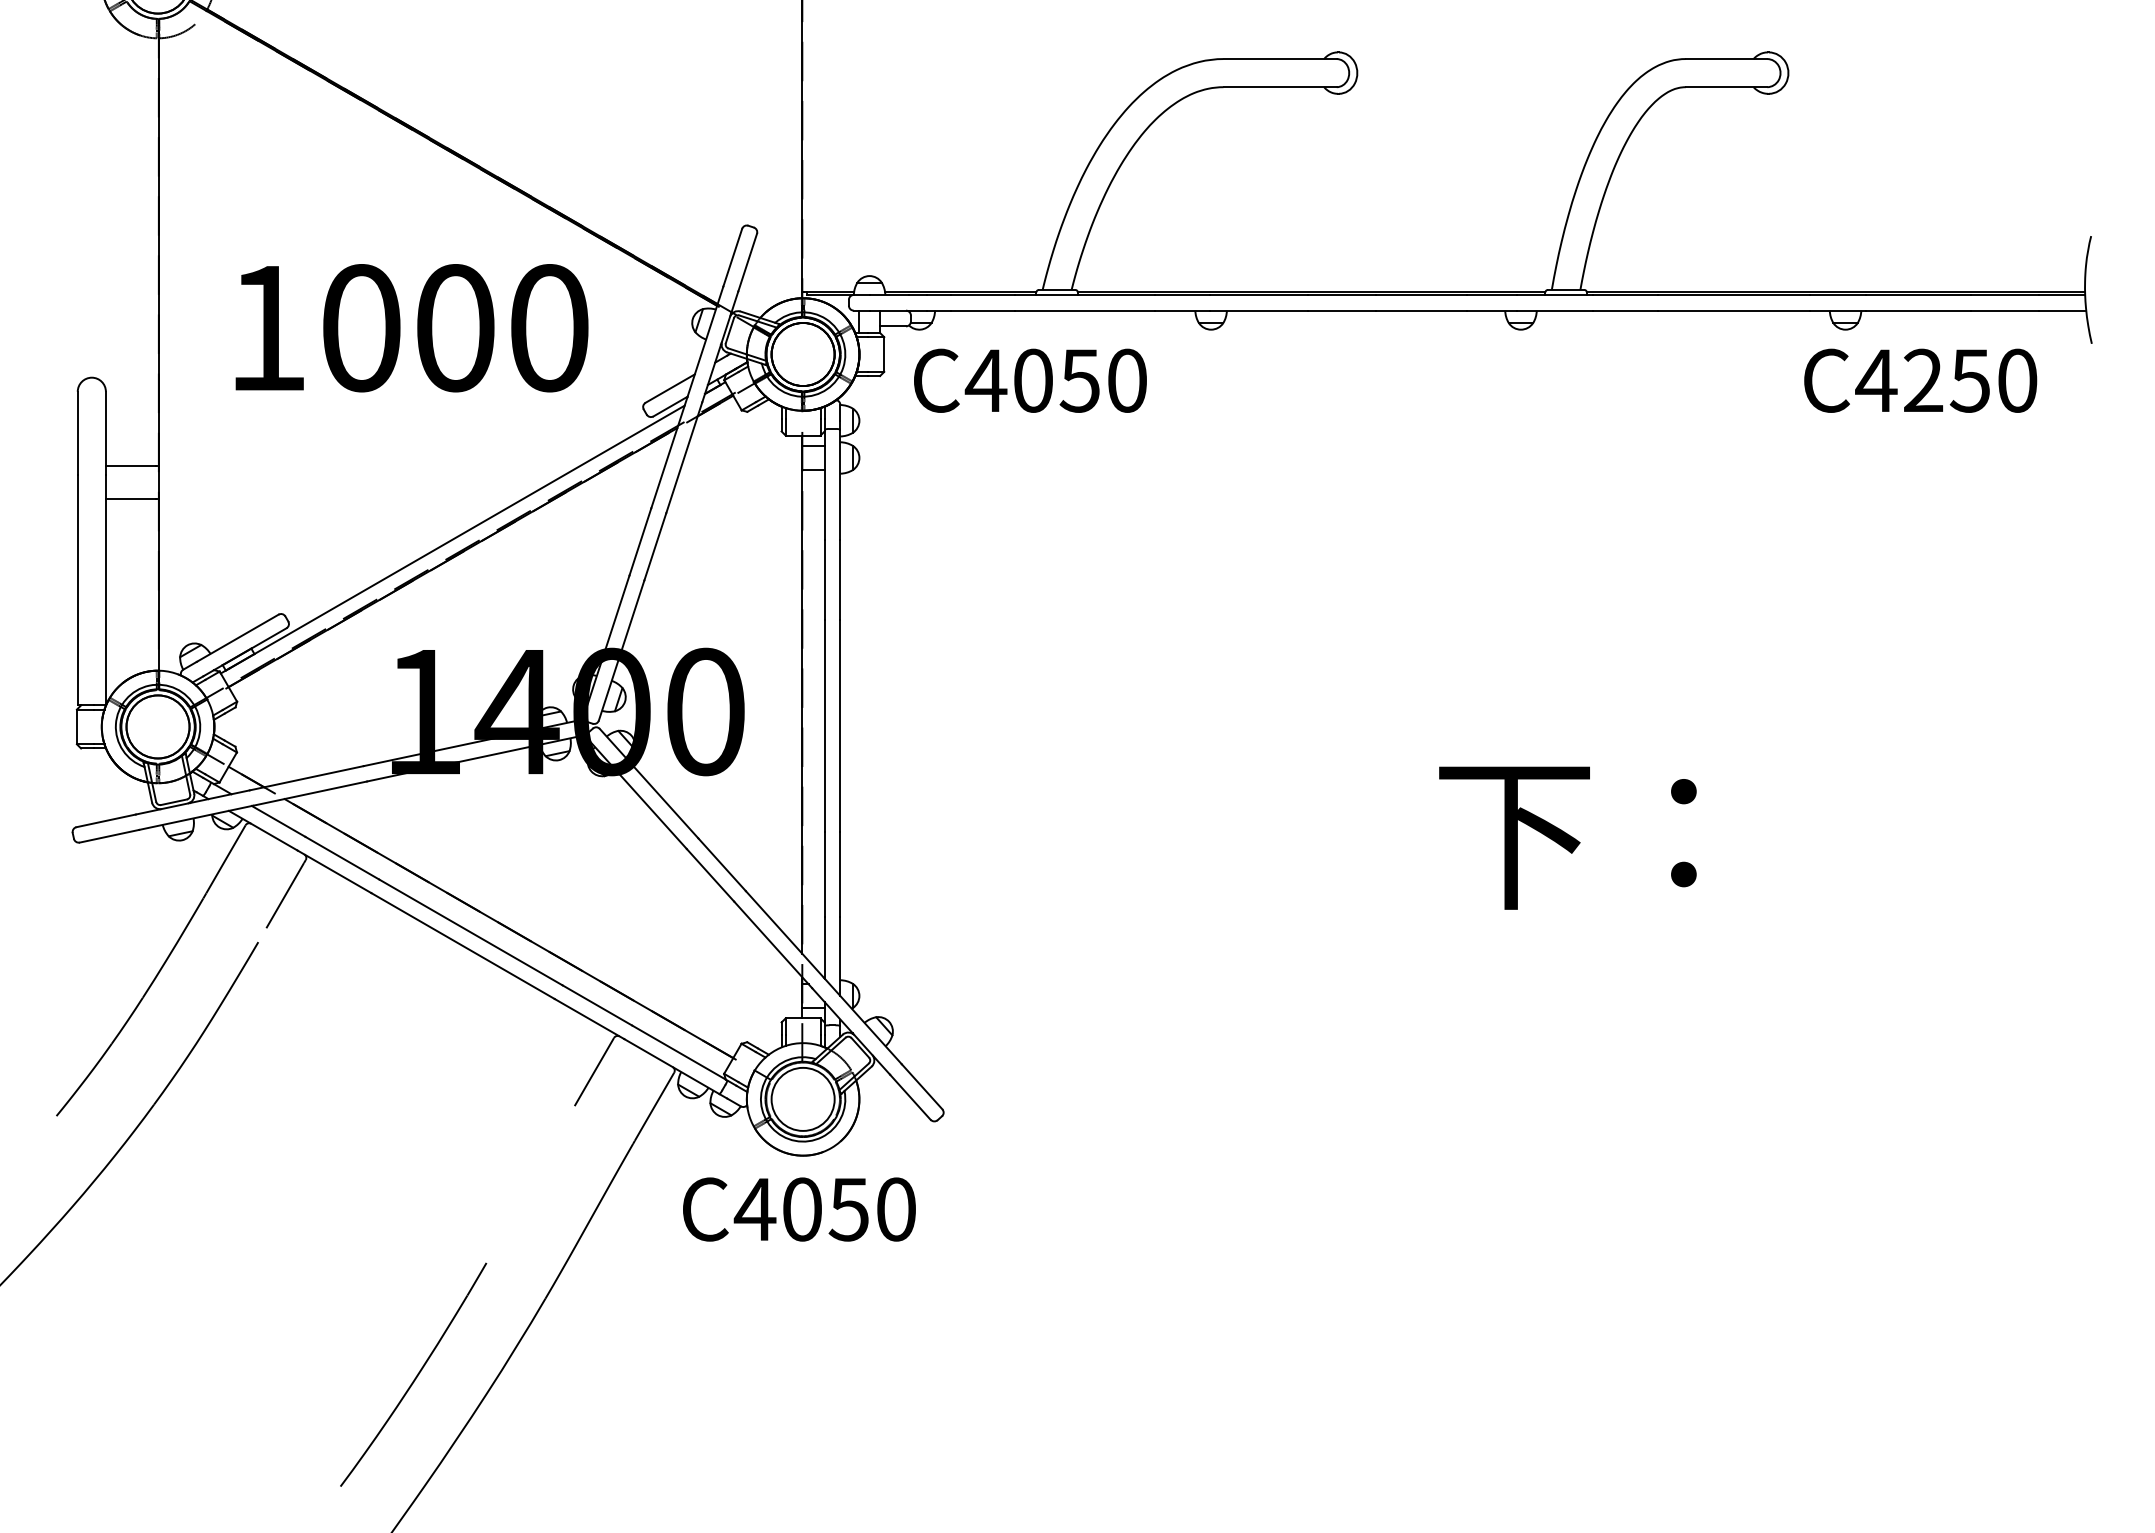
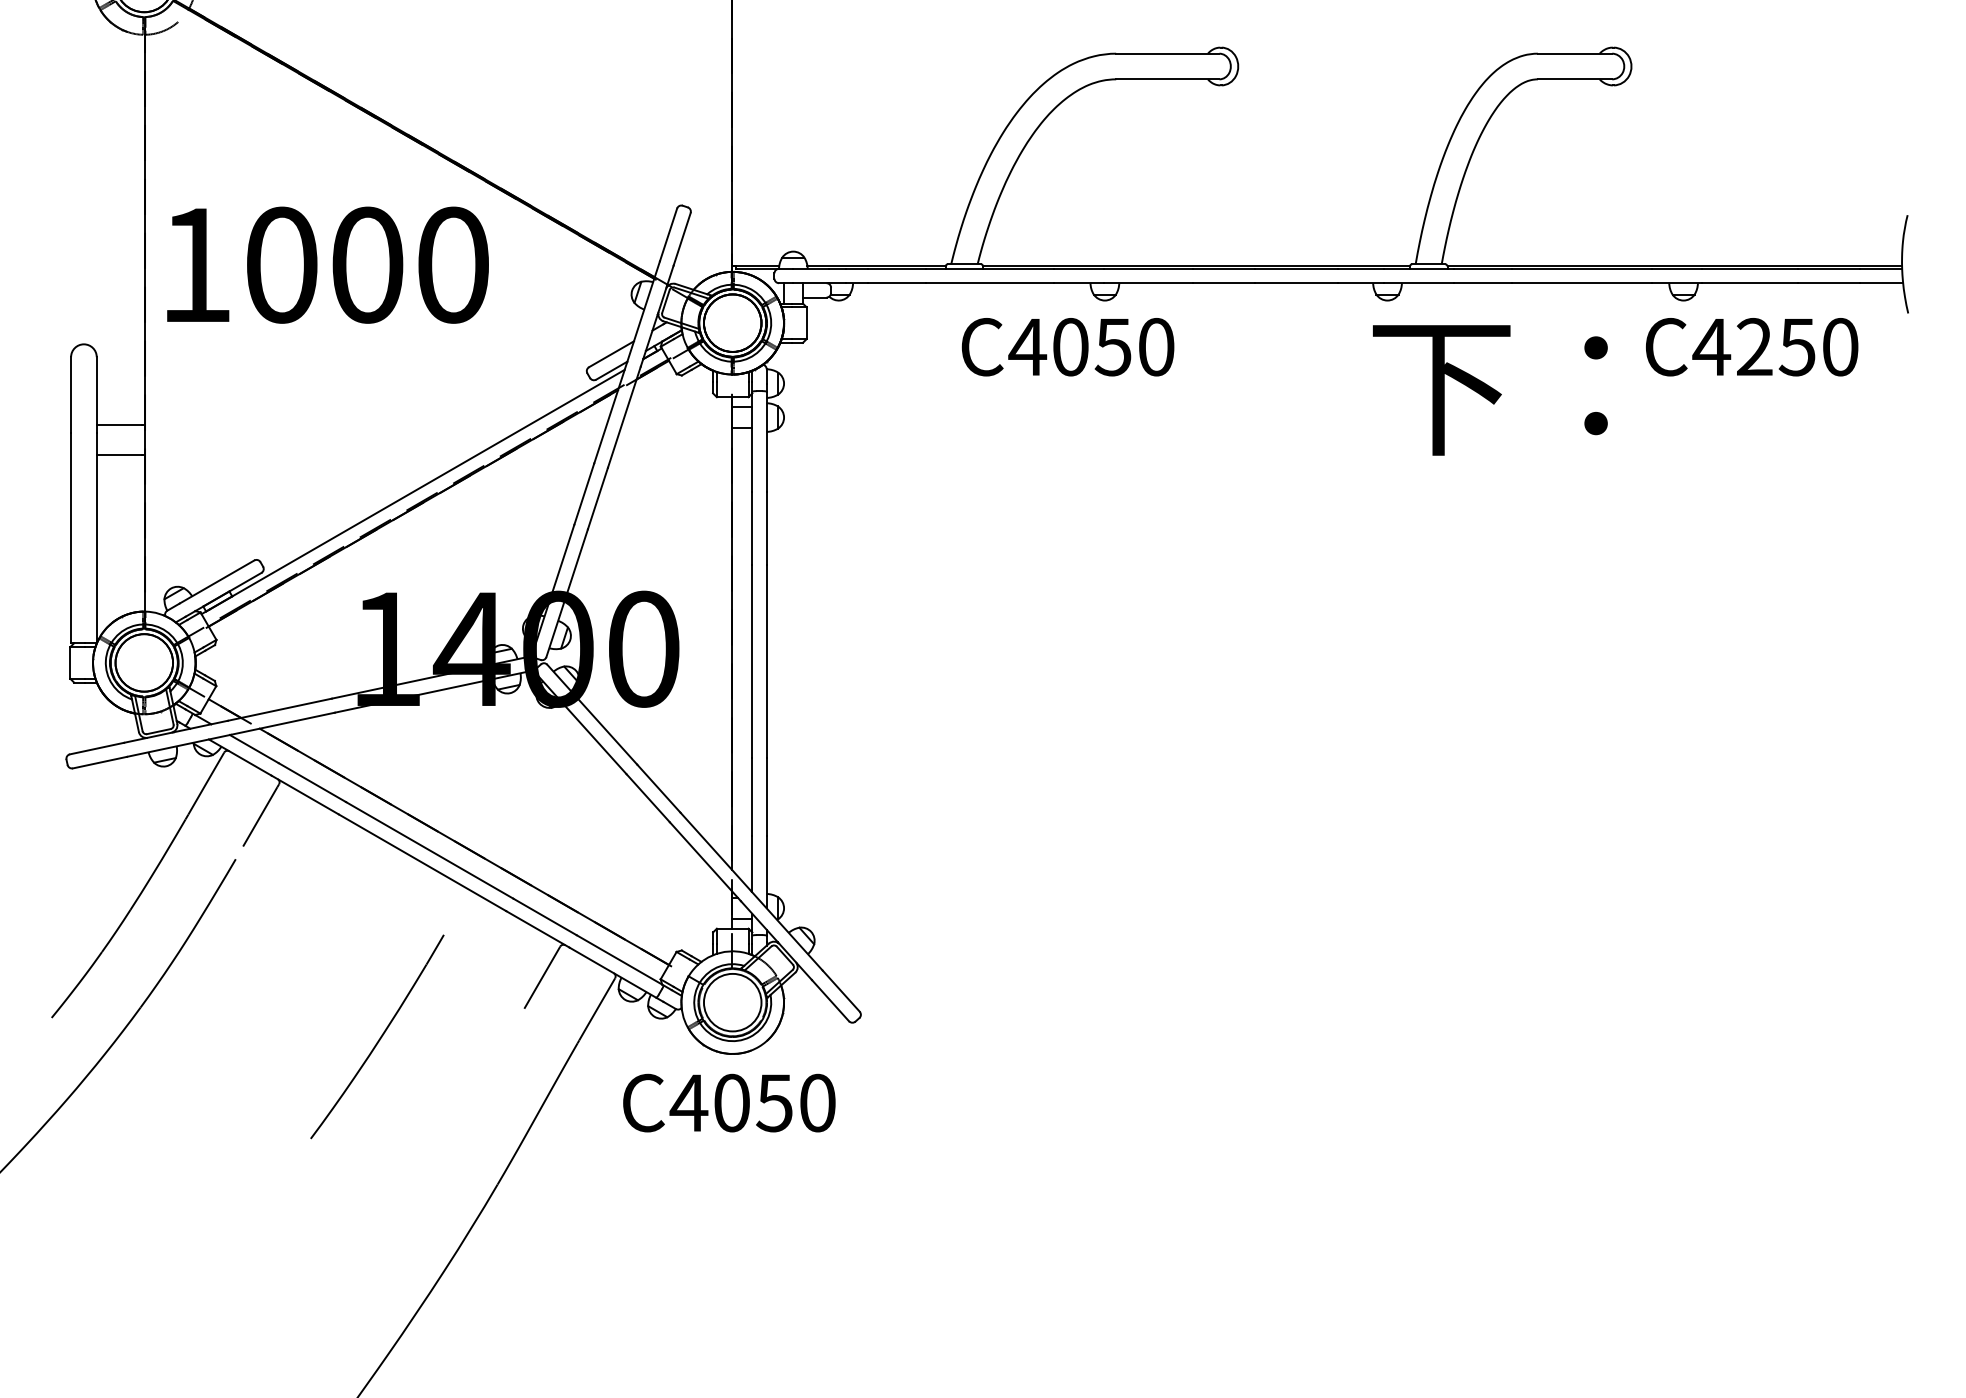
text: (411, 327) -> (327, 264), moved
text: (1029, 381) -> (1067, 347), moved
text: (1568, 838) -> (1490, 390), moved
part: (413, 1374) -> (377, 1036), moved

